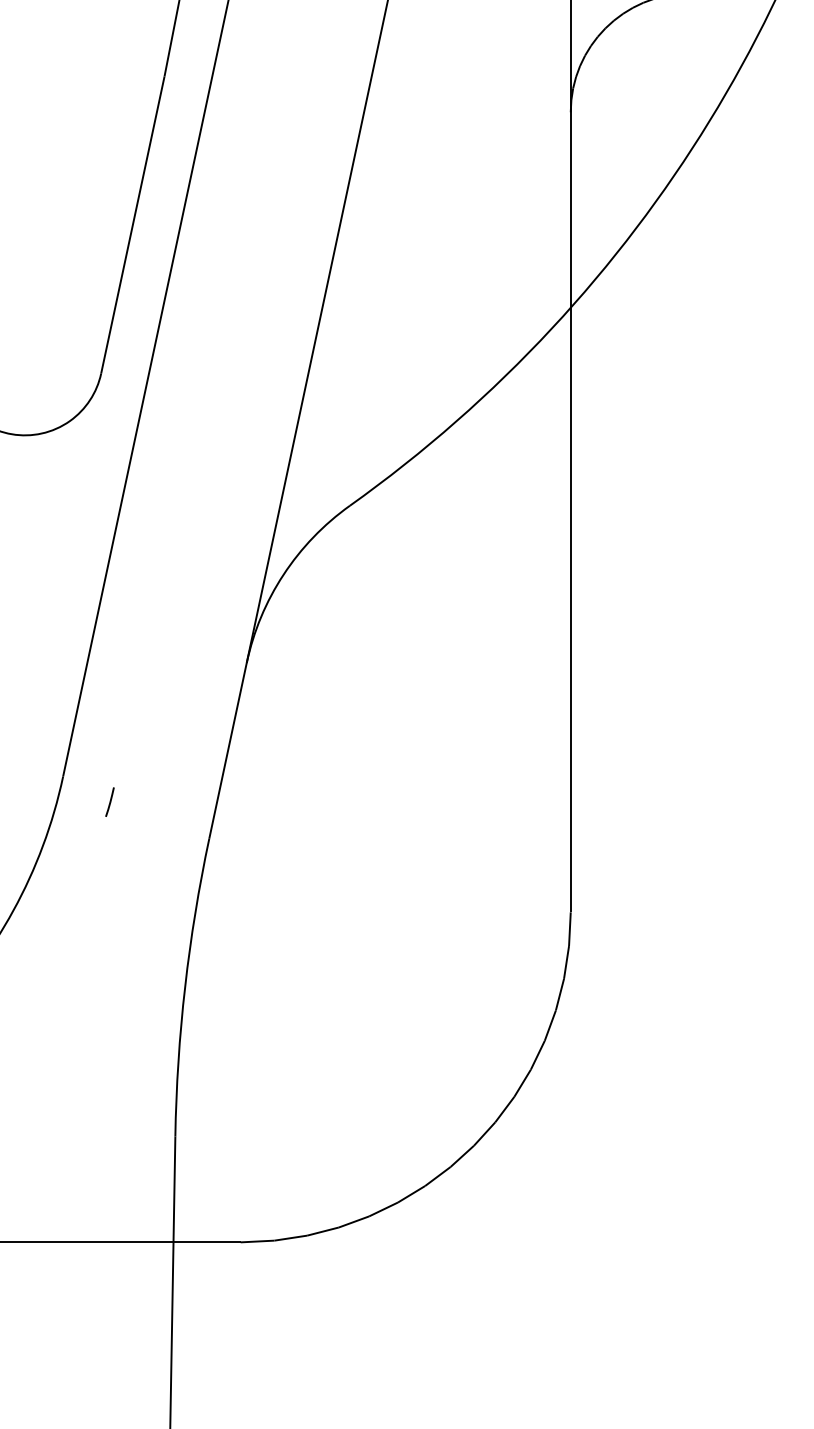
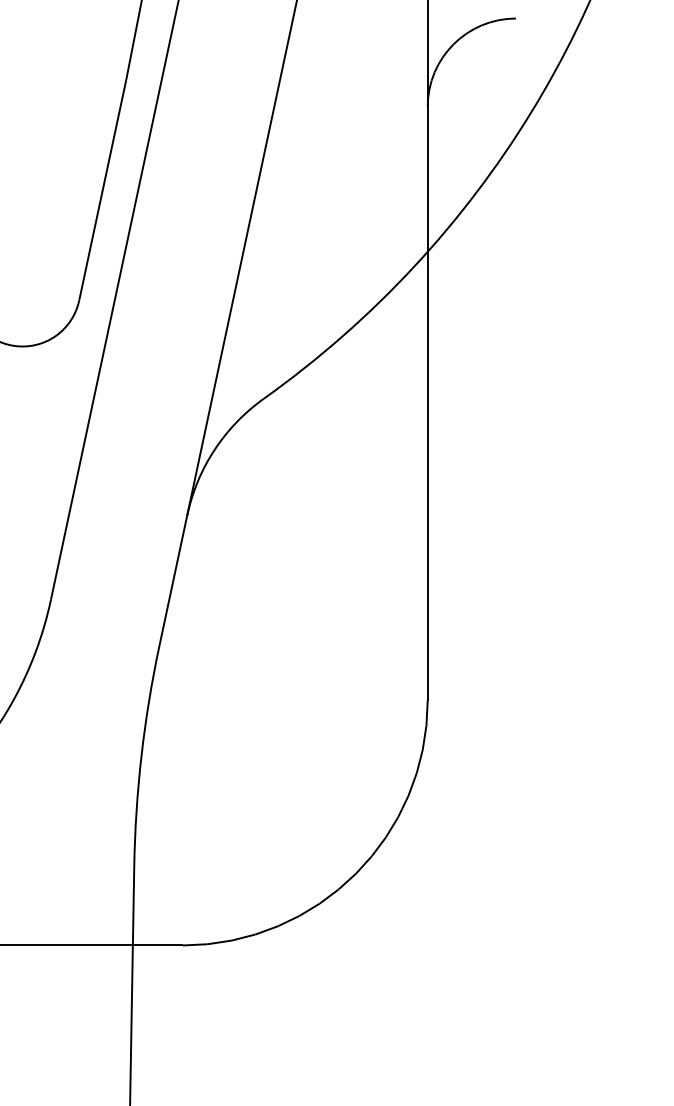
line: (109, 801) -> (85, 618), removed

